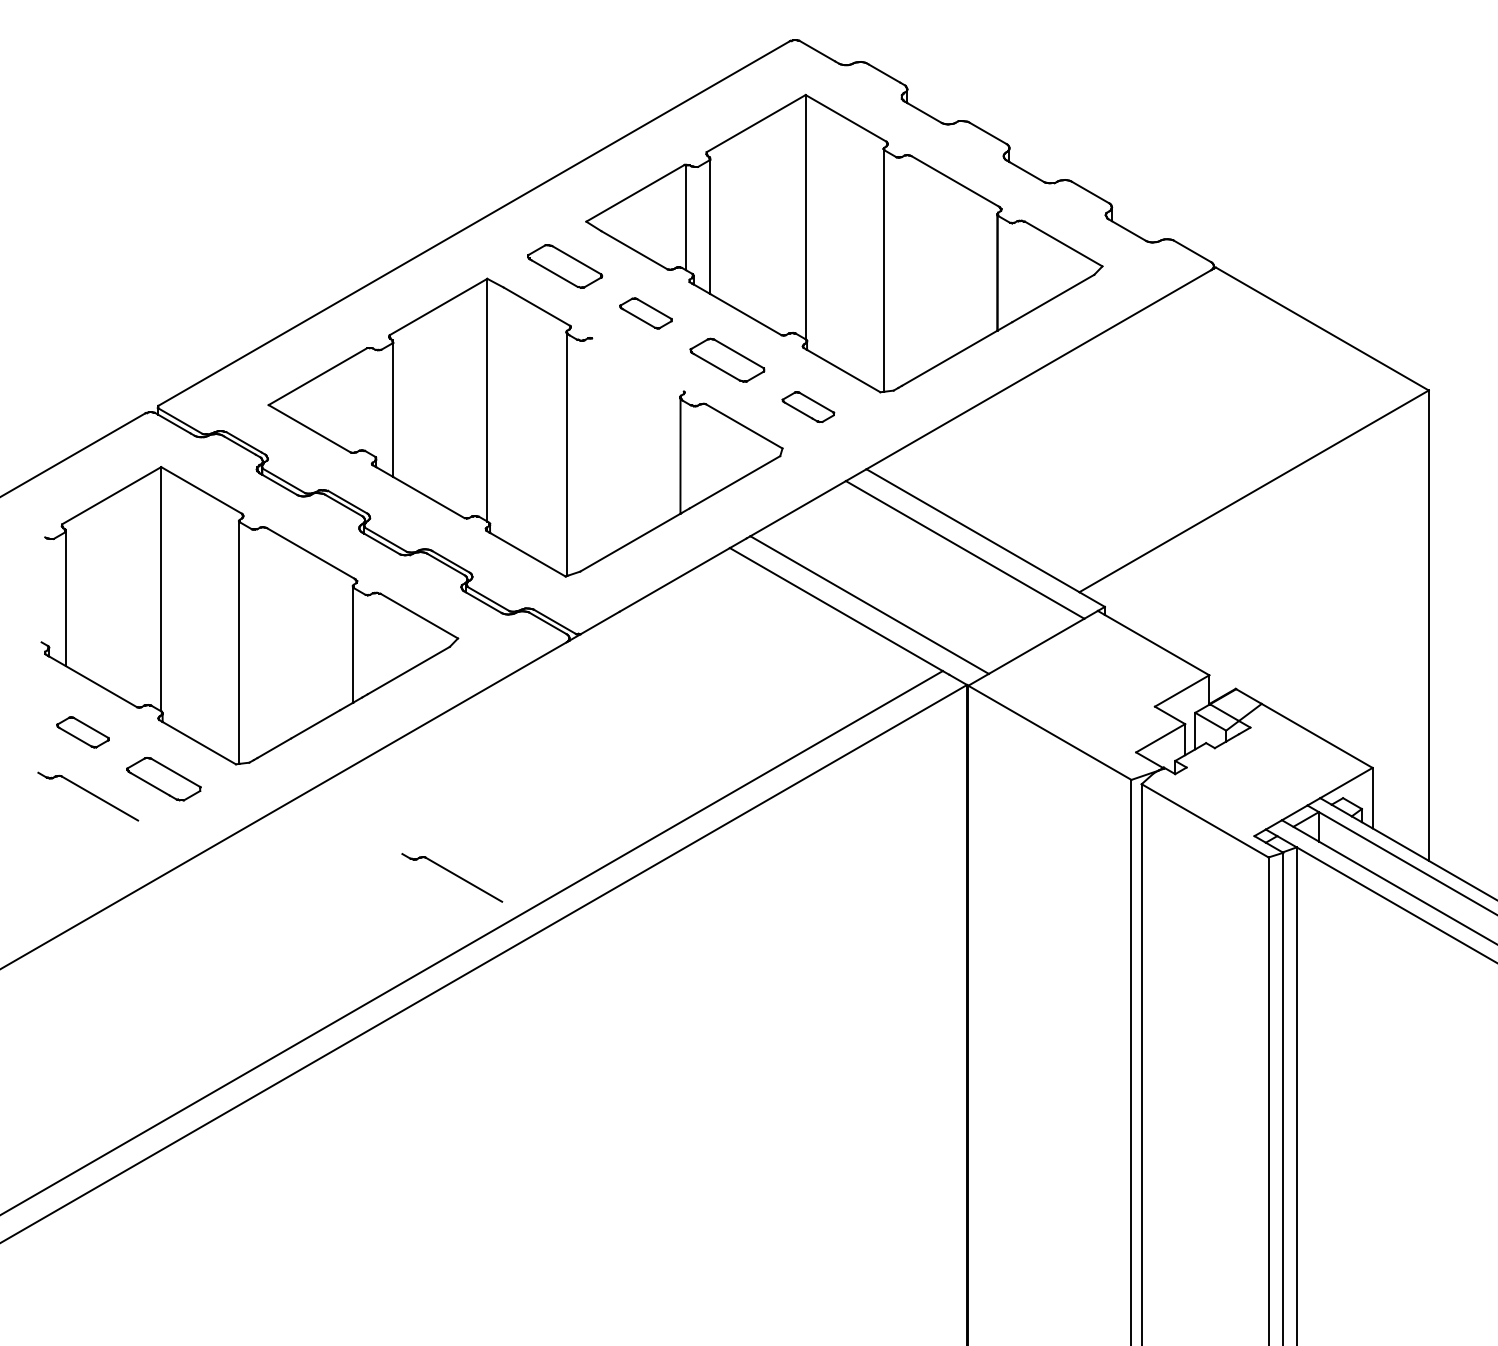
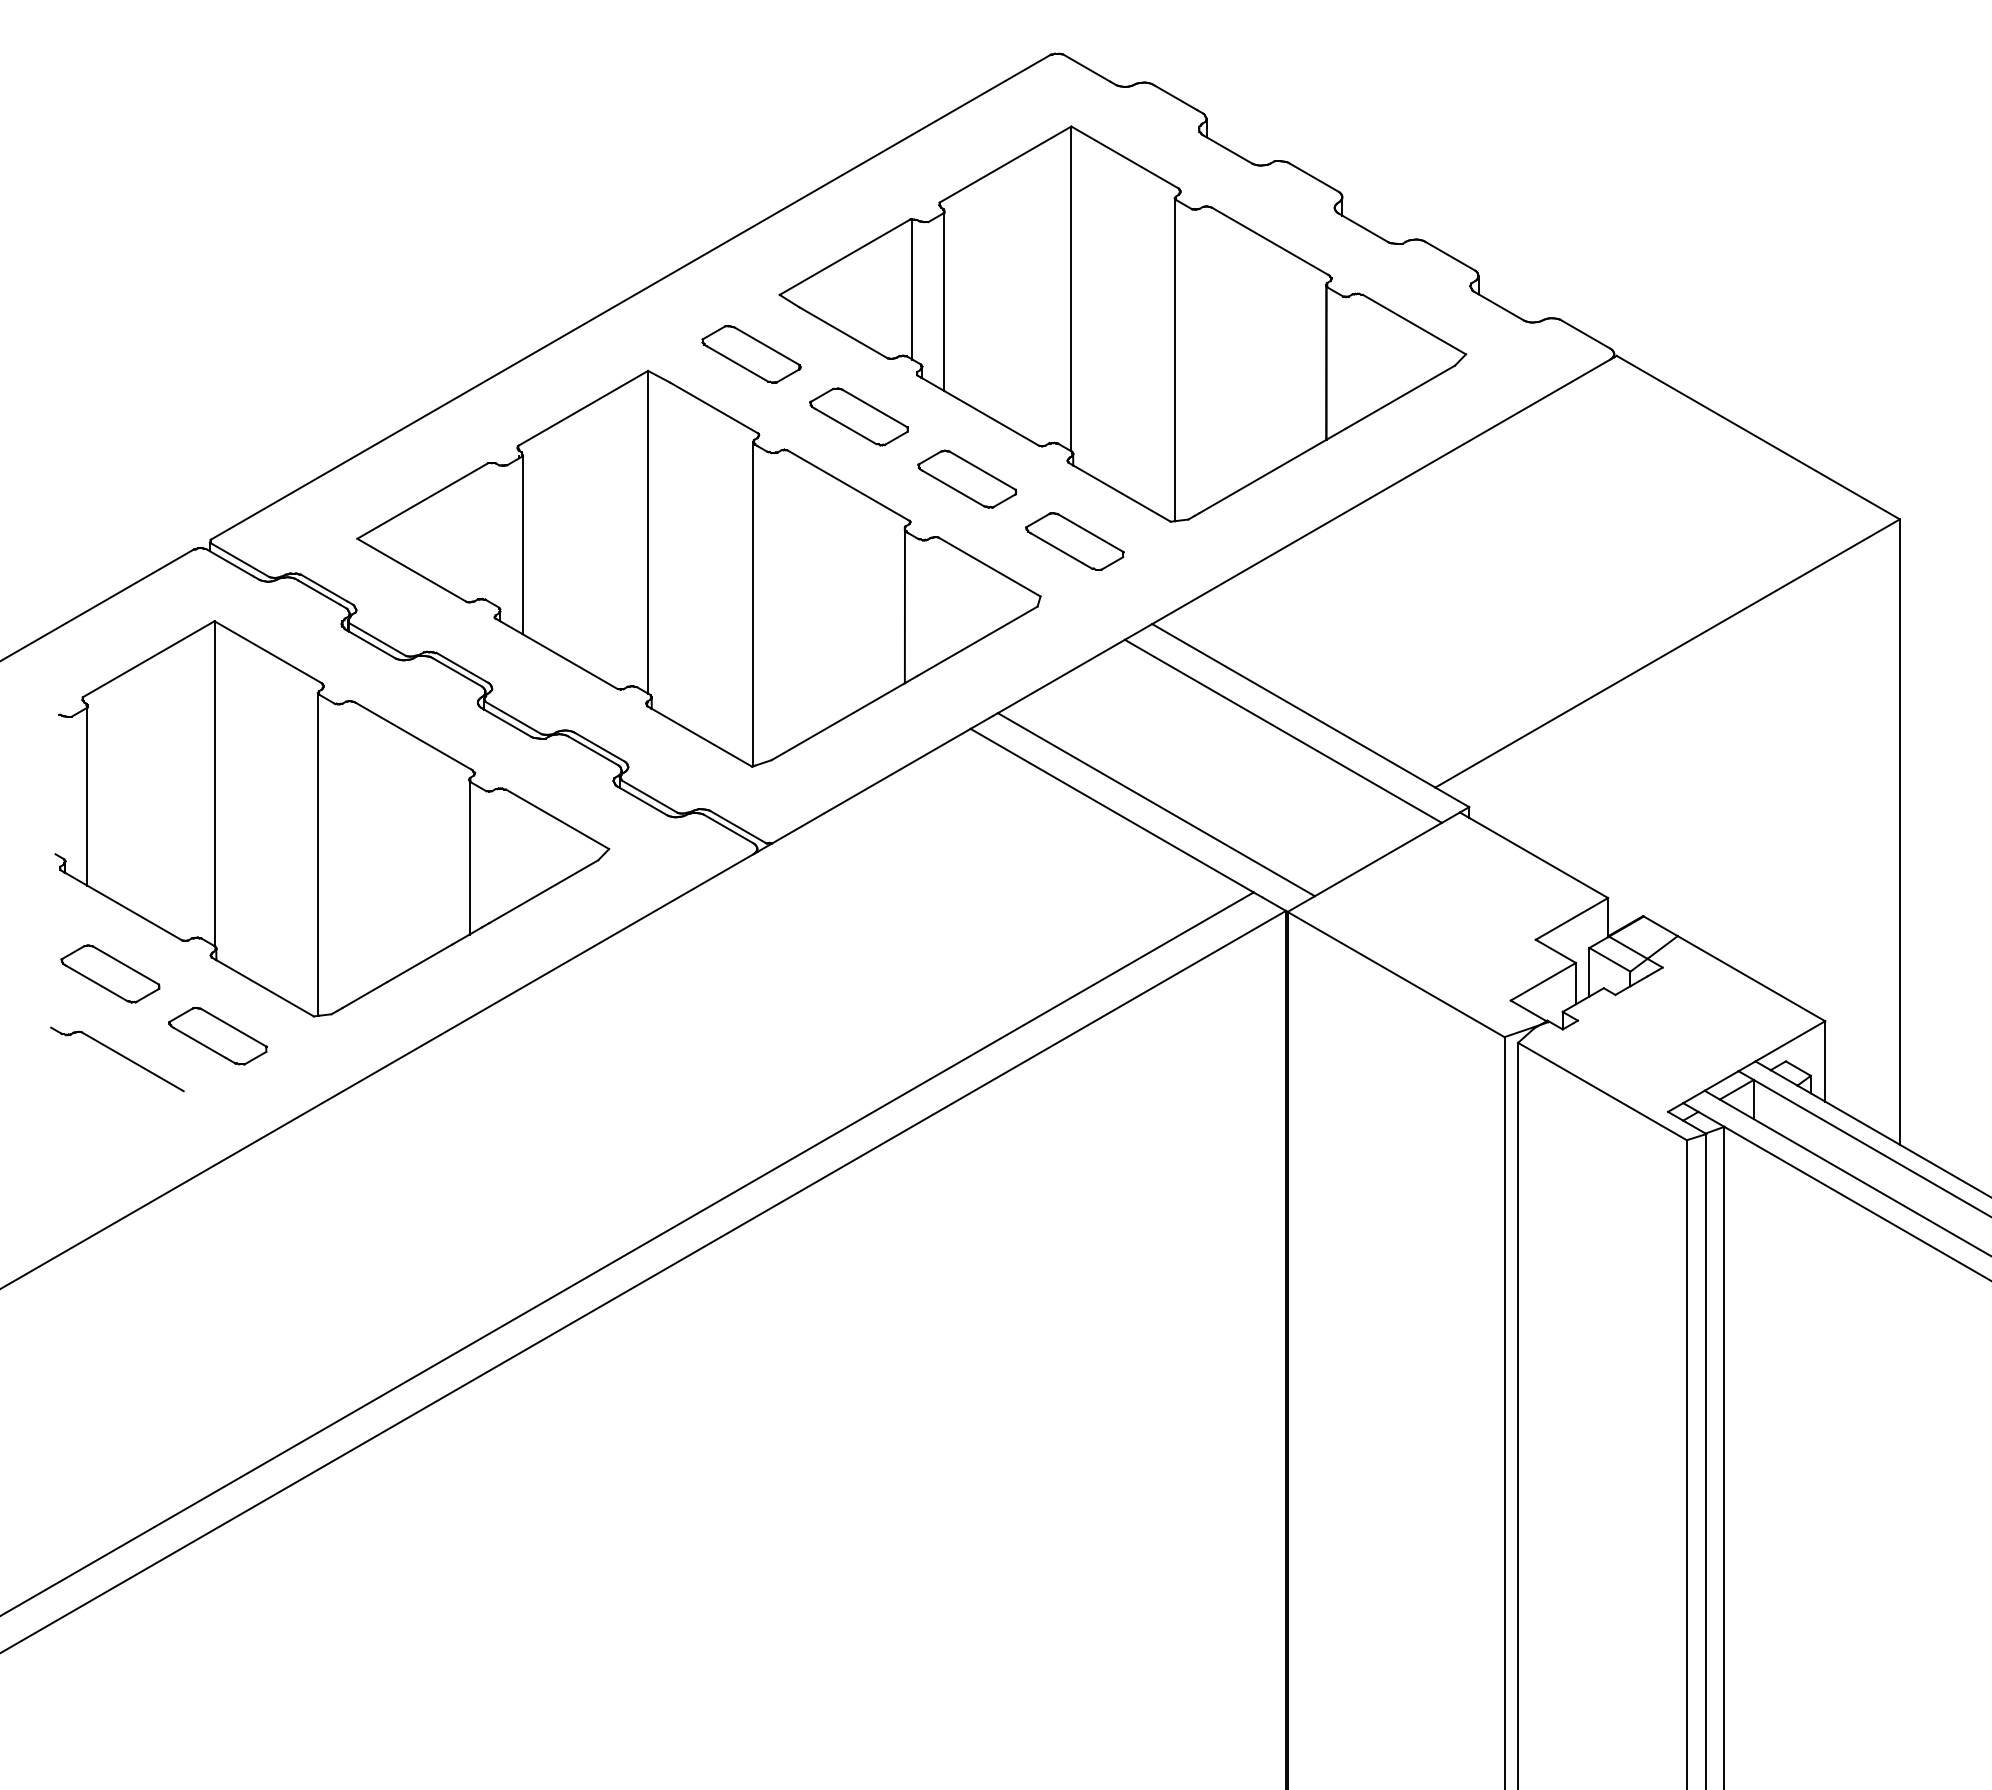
part: (645, 313) -> (858, 416), size x1.43
line: (638, 365) -> (848, 485), added
part: (808, 407) -> (1074, 541), size x1.43
part: (83, 732) -> (110, 973), size x1.43
part: (452, 877) -> (601, 1167), removed

